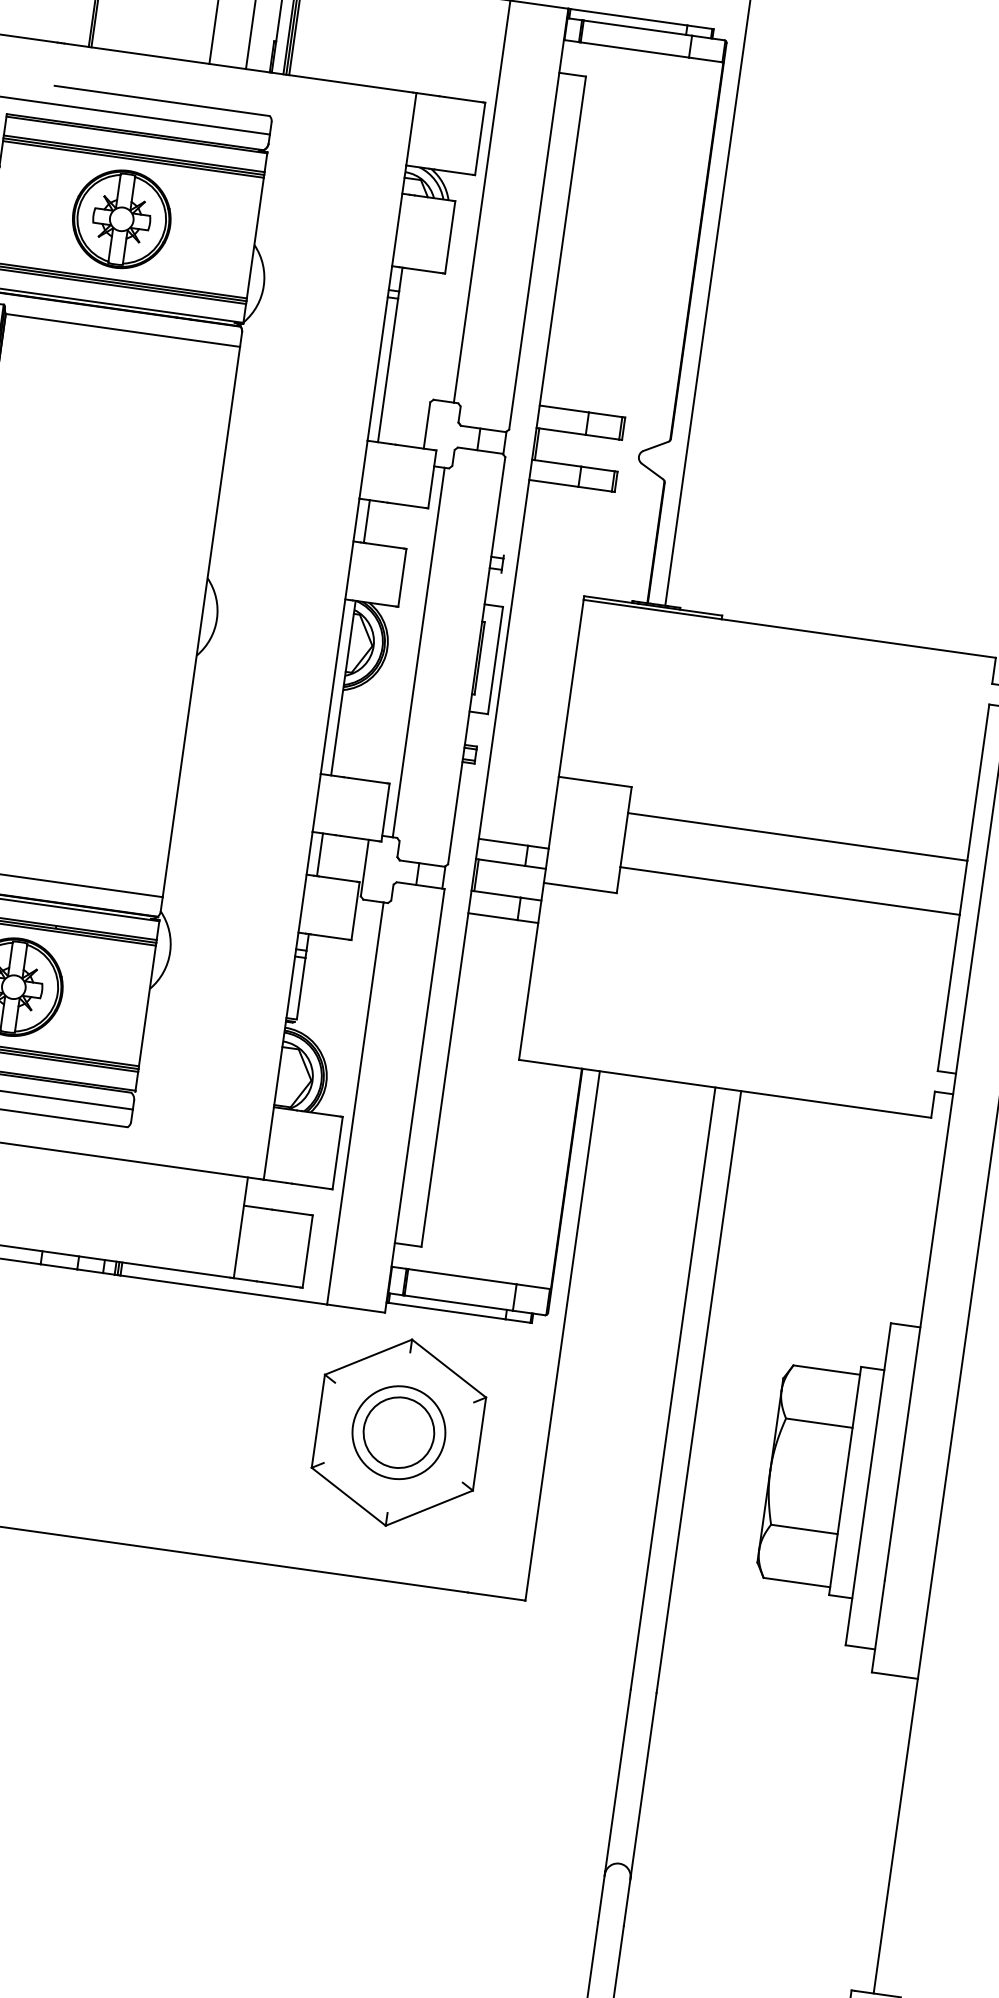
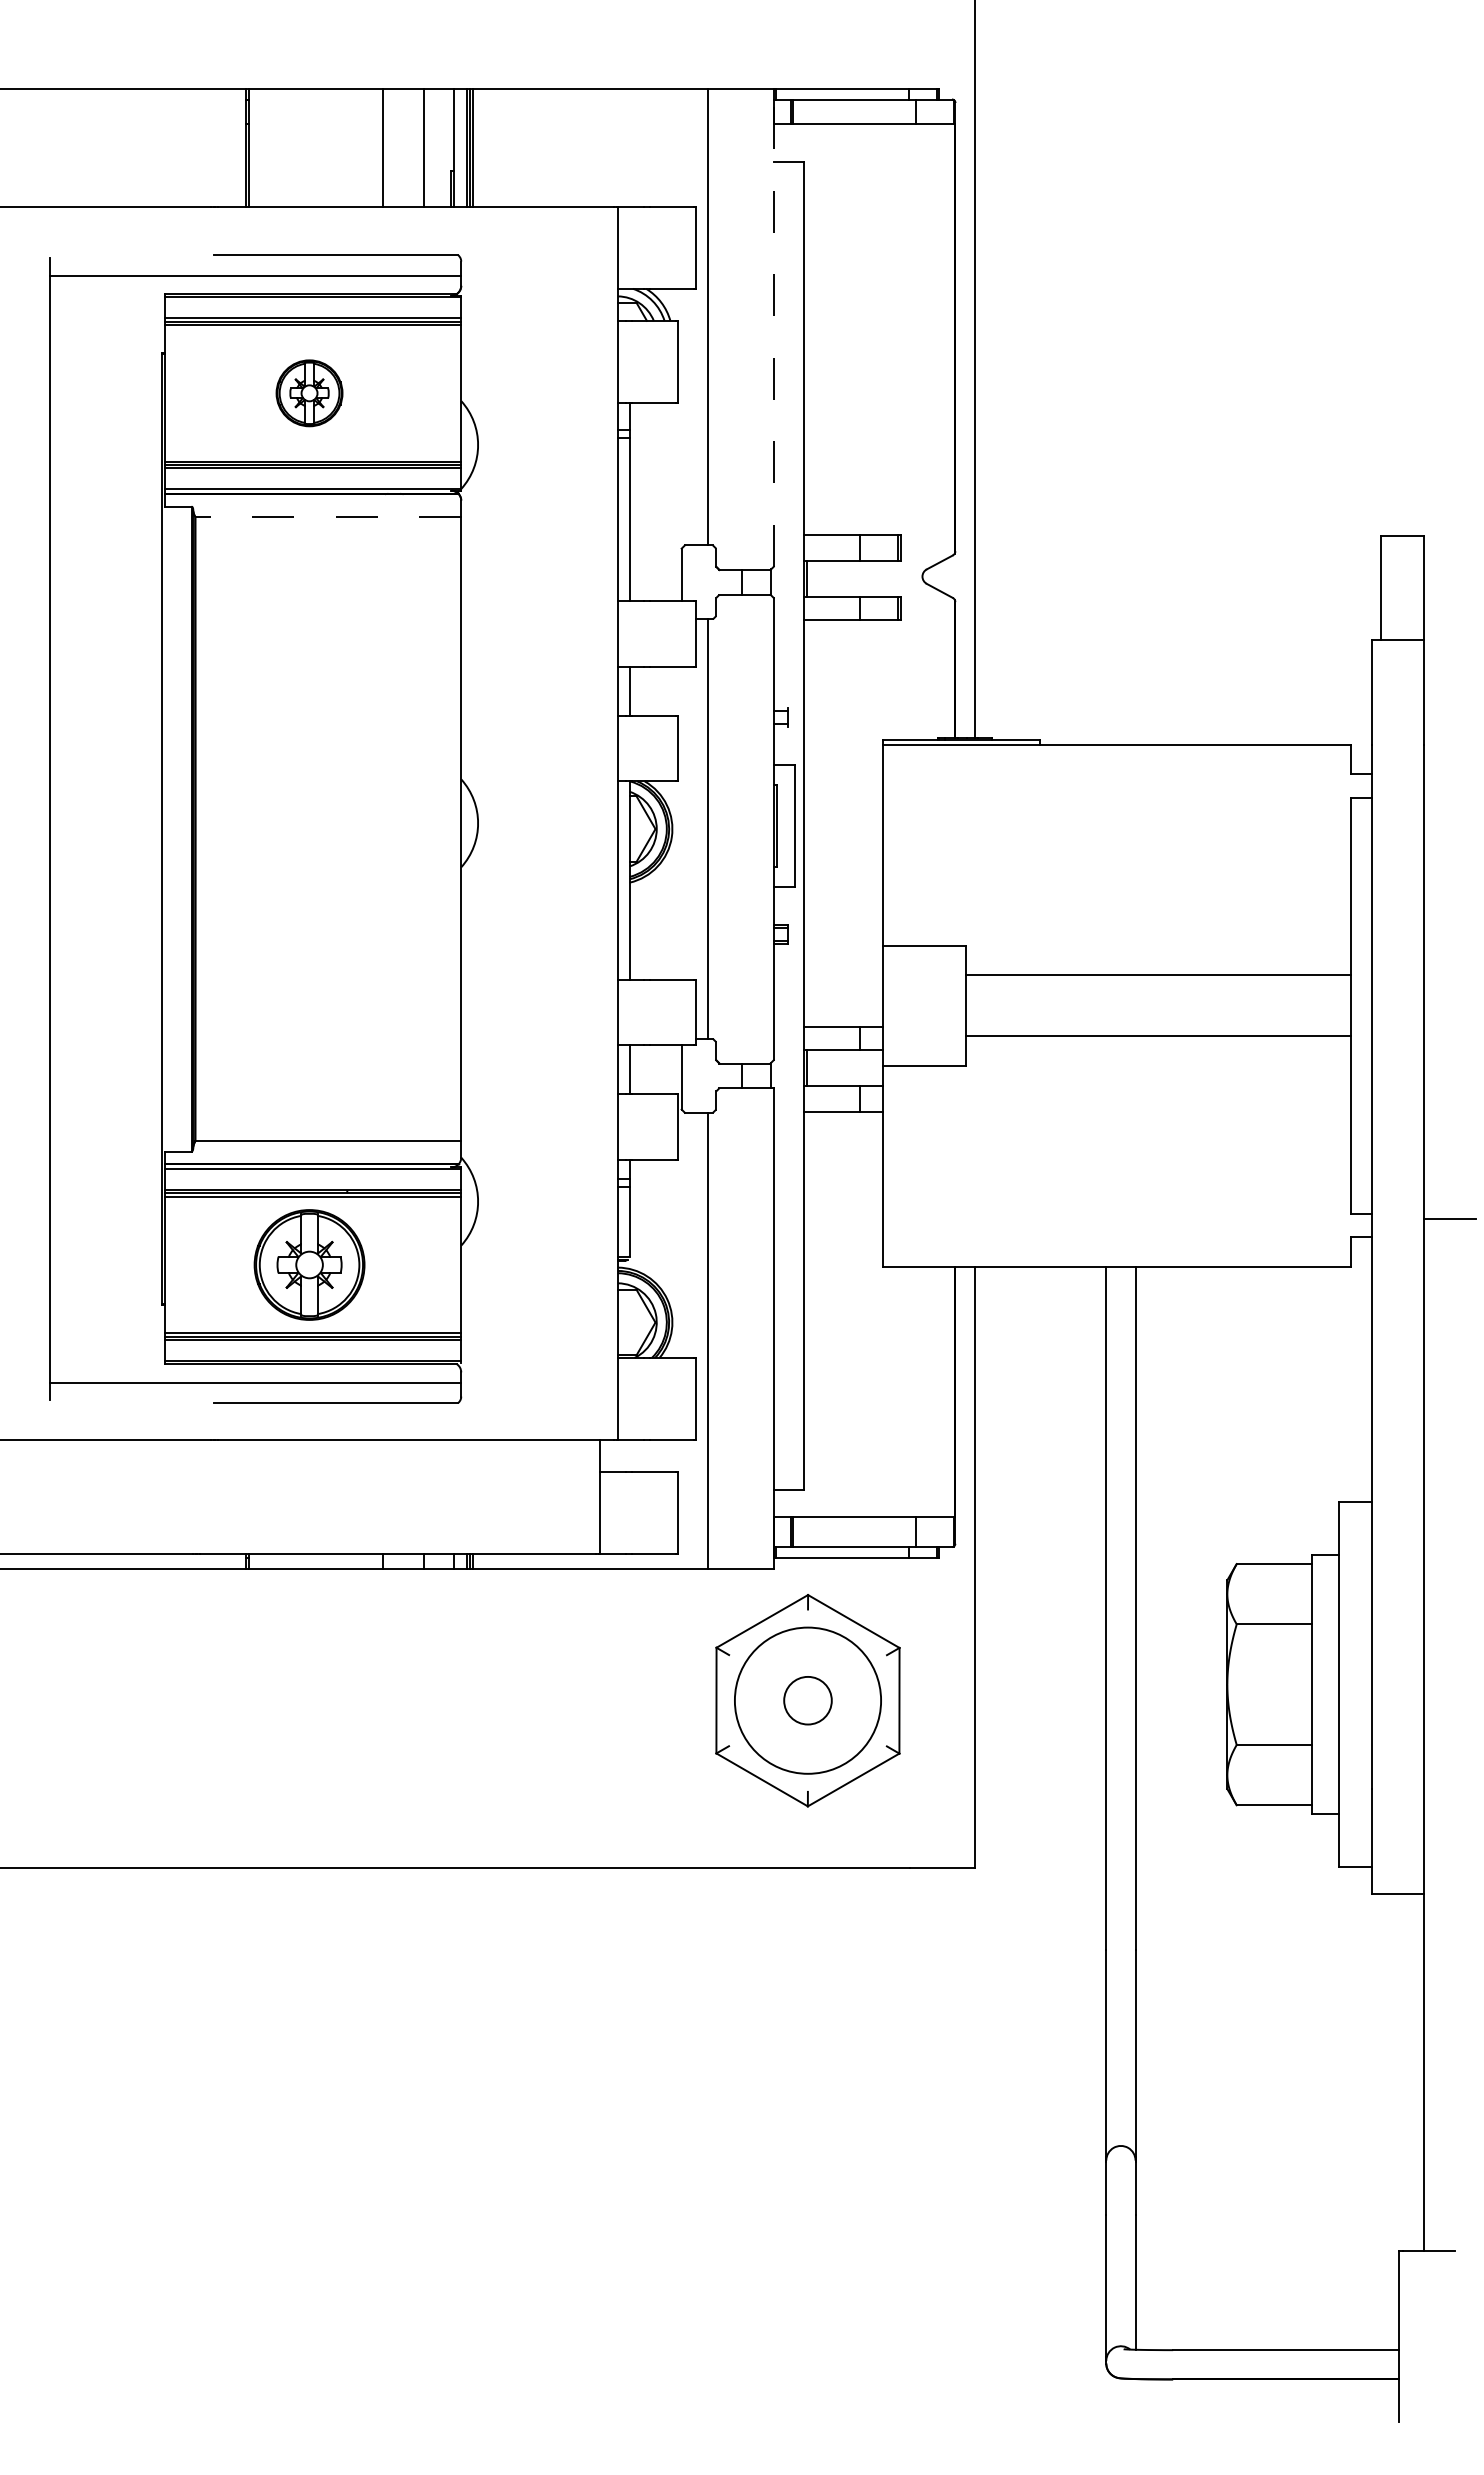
line: (538, 218) -> (773, 327), solid -> dashed
part: (121, 219) -> (309, 393), size x0.6
line: (123, 330) -> (328, 516), solid -> dashed
circle: (398, 1432) -> (807, 1700), size x0.6
circle: (398, 1432) -> (807, 1700), size x1.4

